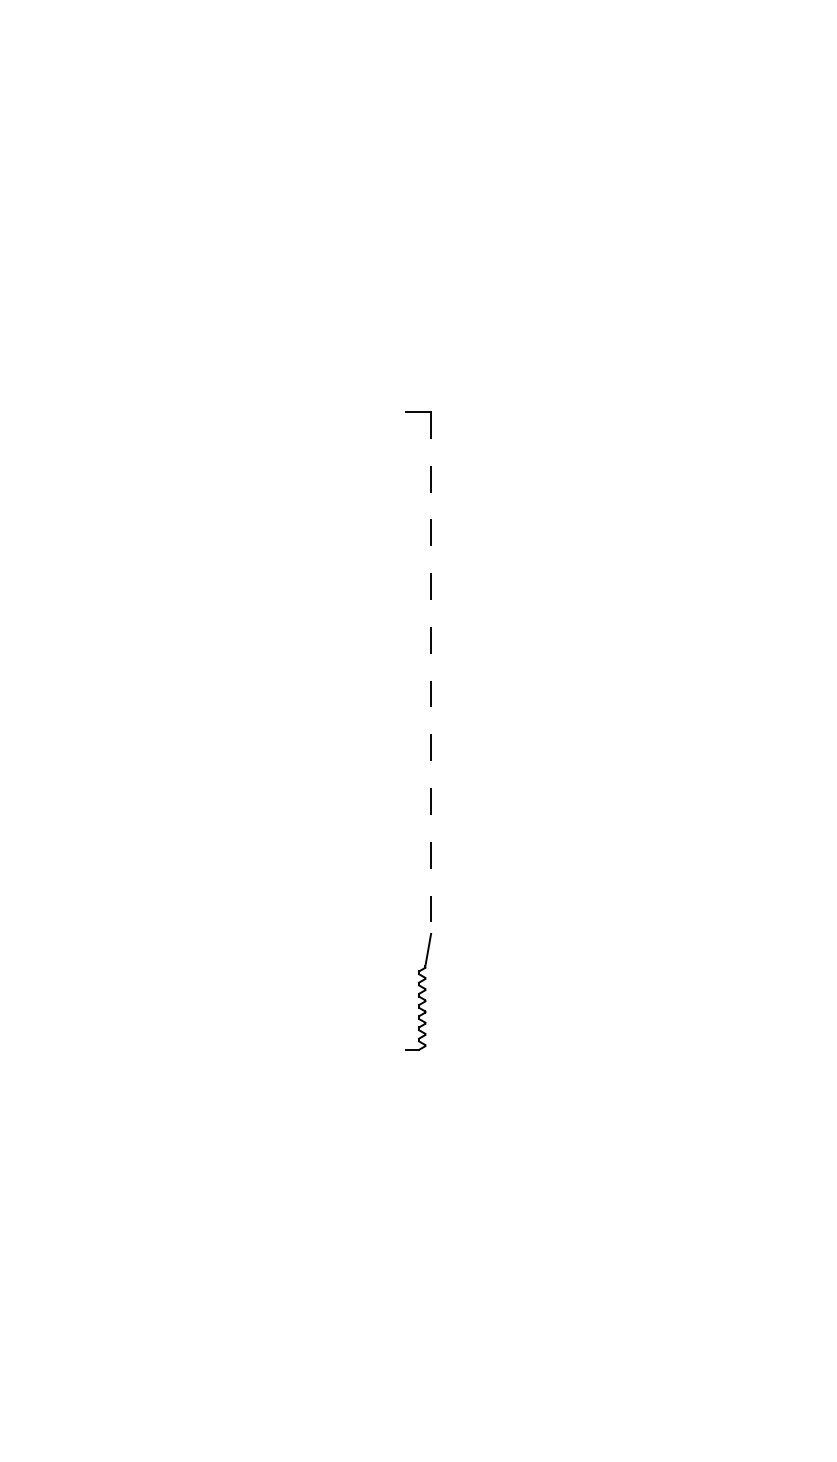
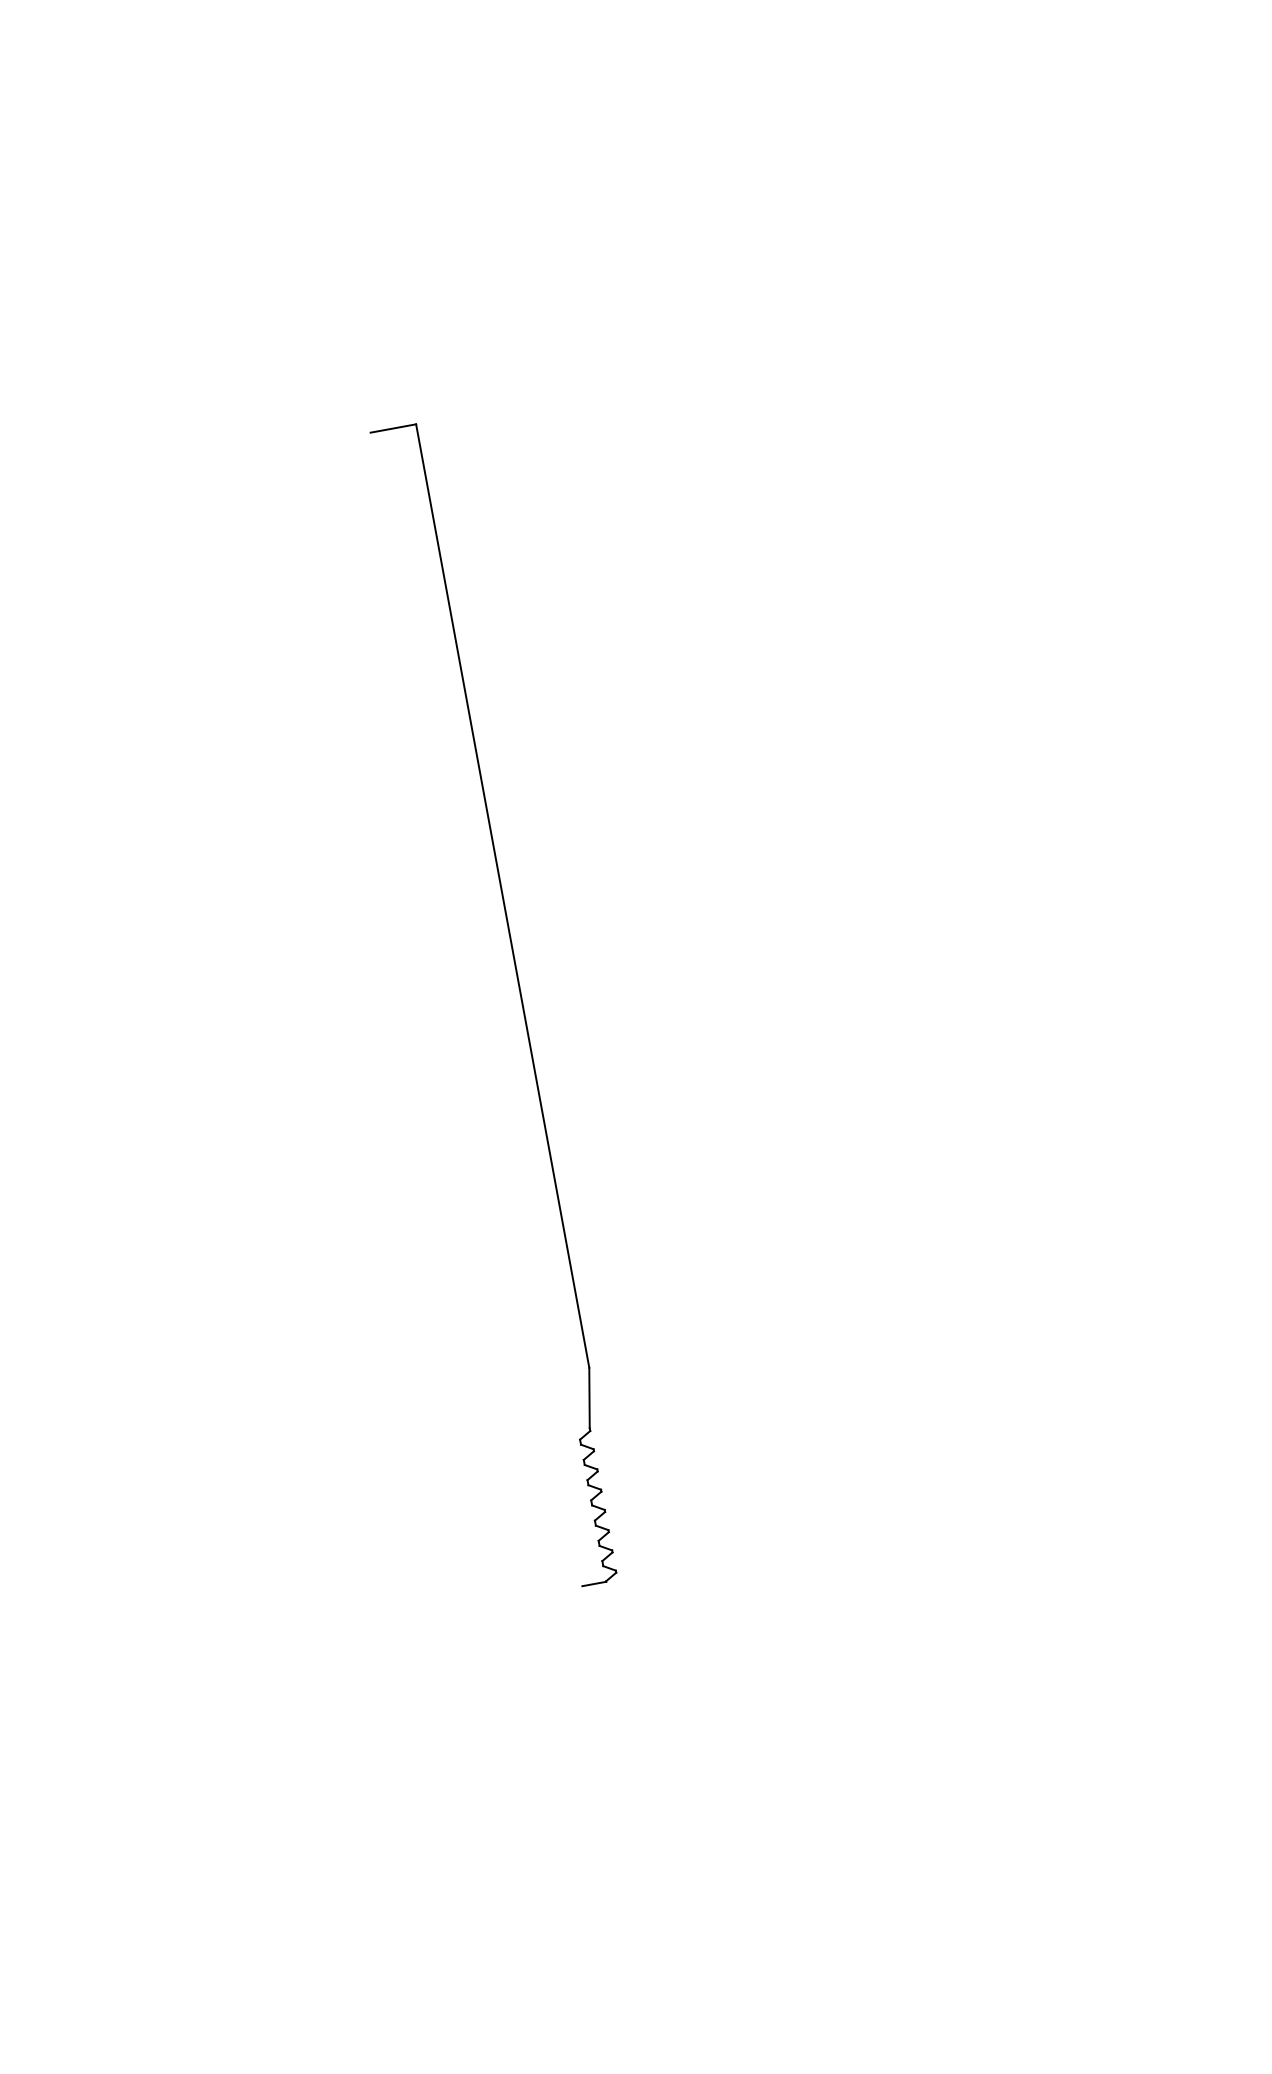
line: (431, 672) -> (503, 895), dashed -> solid

